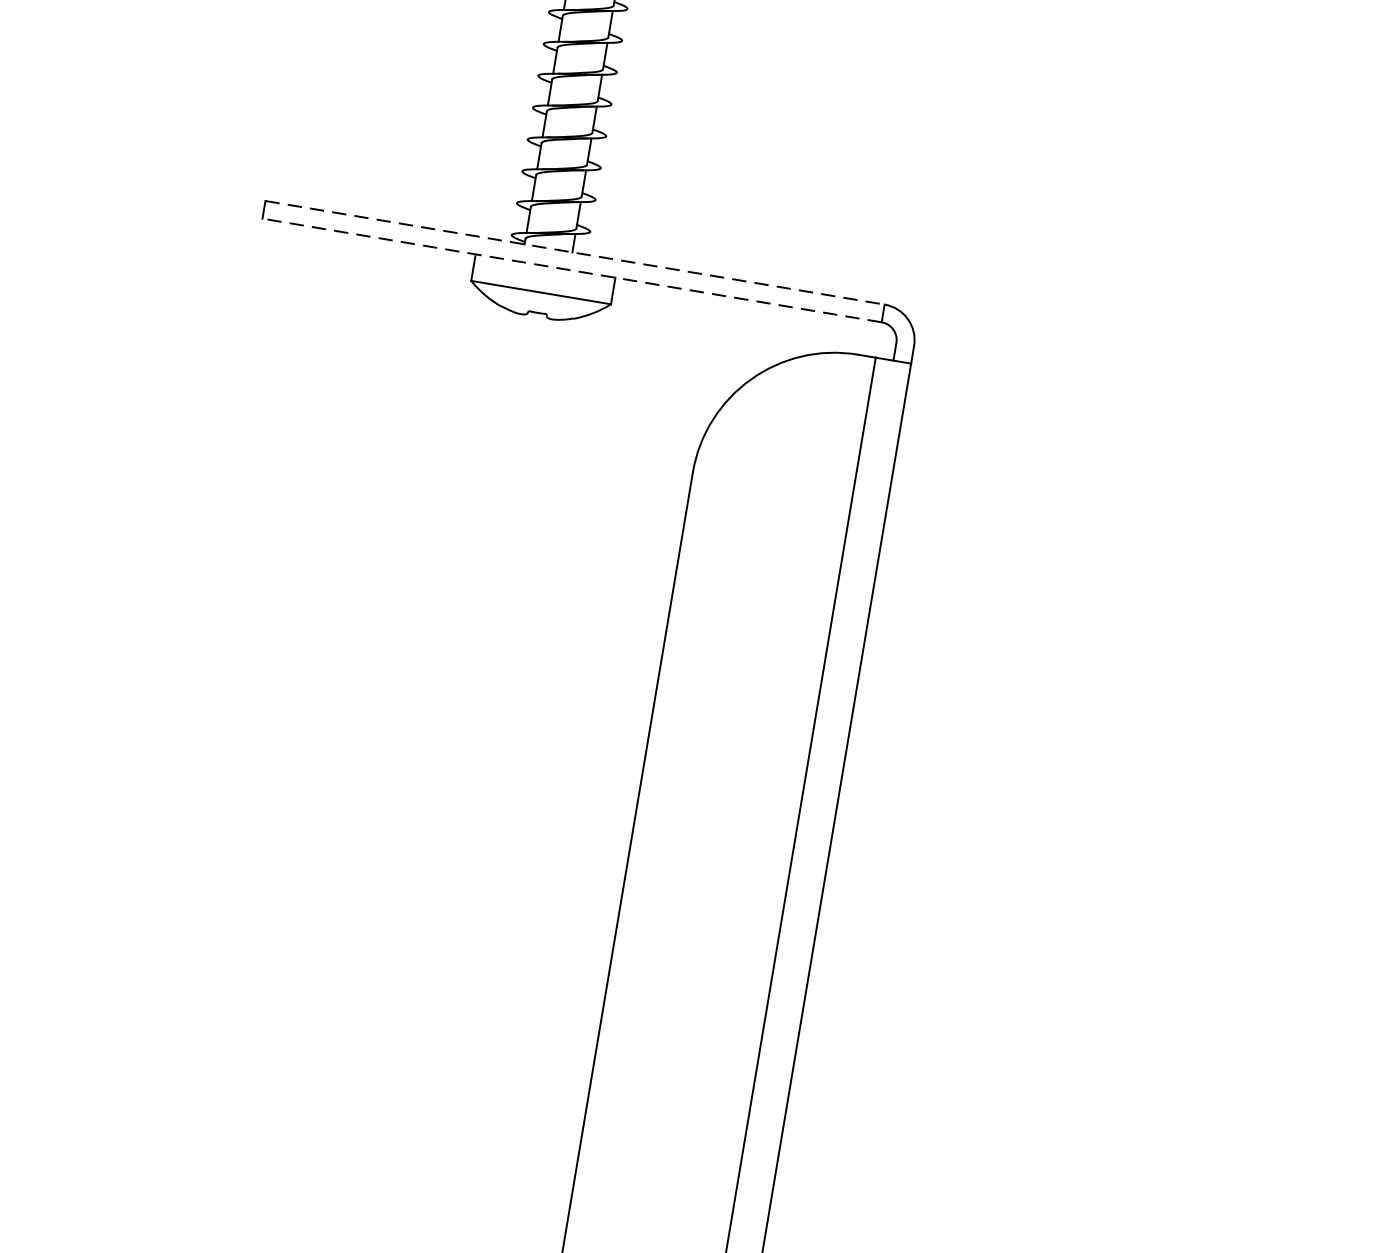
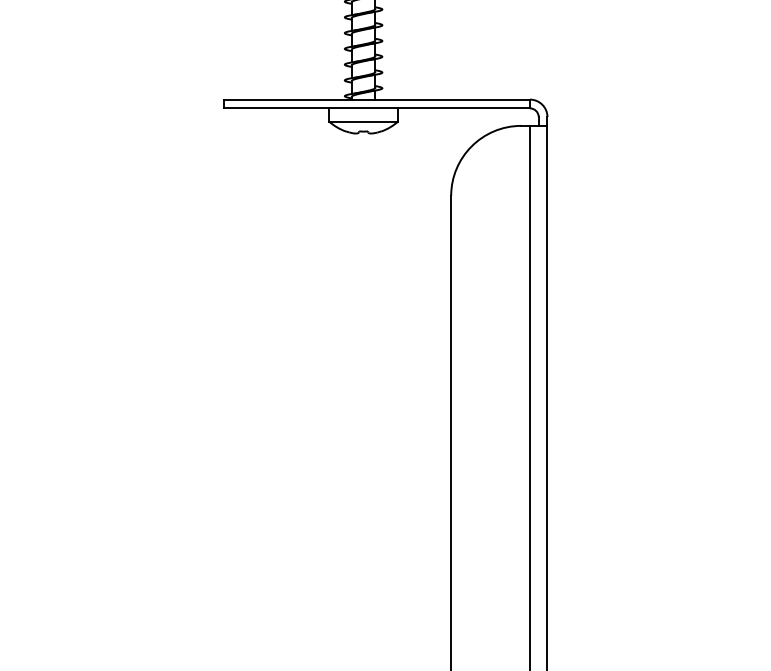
line: (576, 252) -> (377, 99), dashed -> solid
line: (571, 270) -> (376, 108), dashed -> solid

